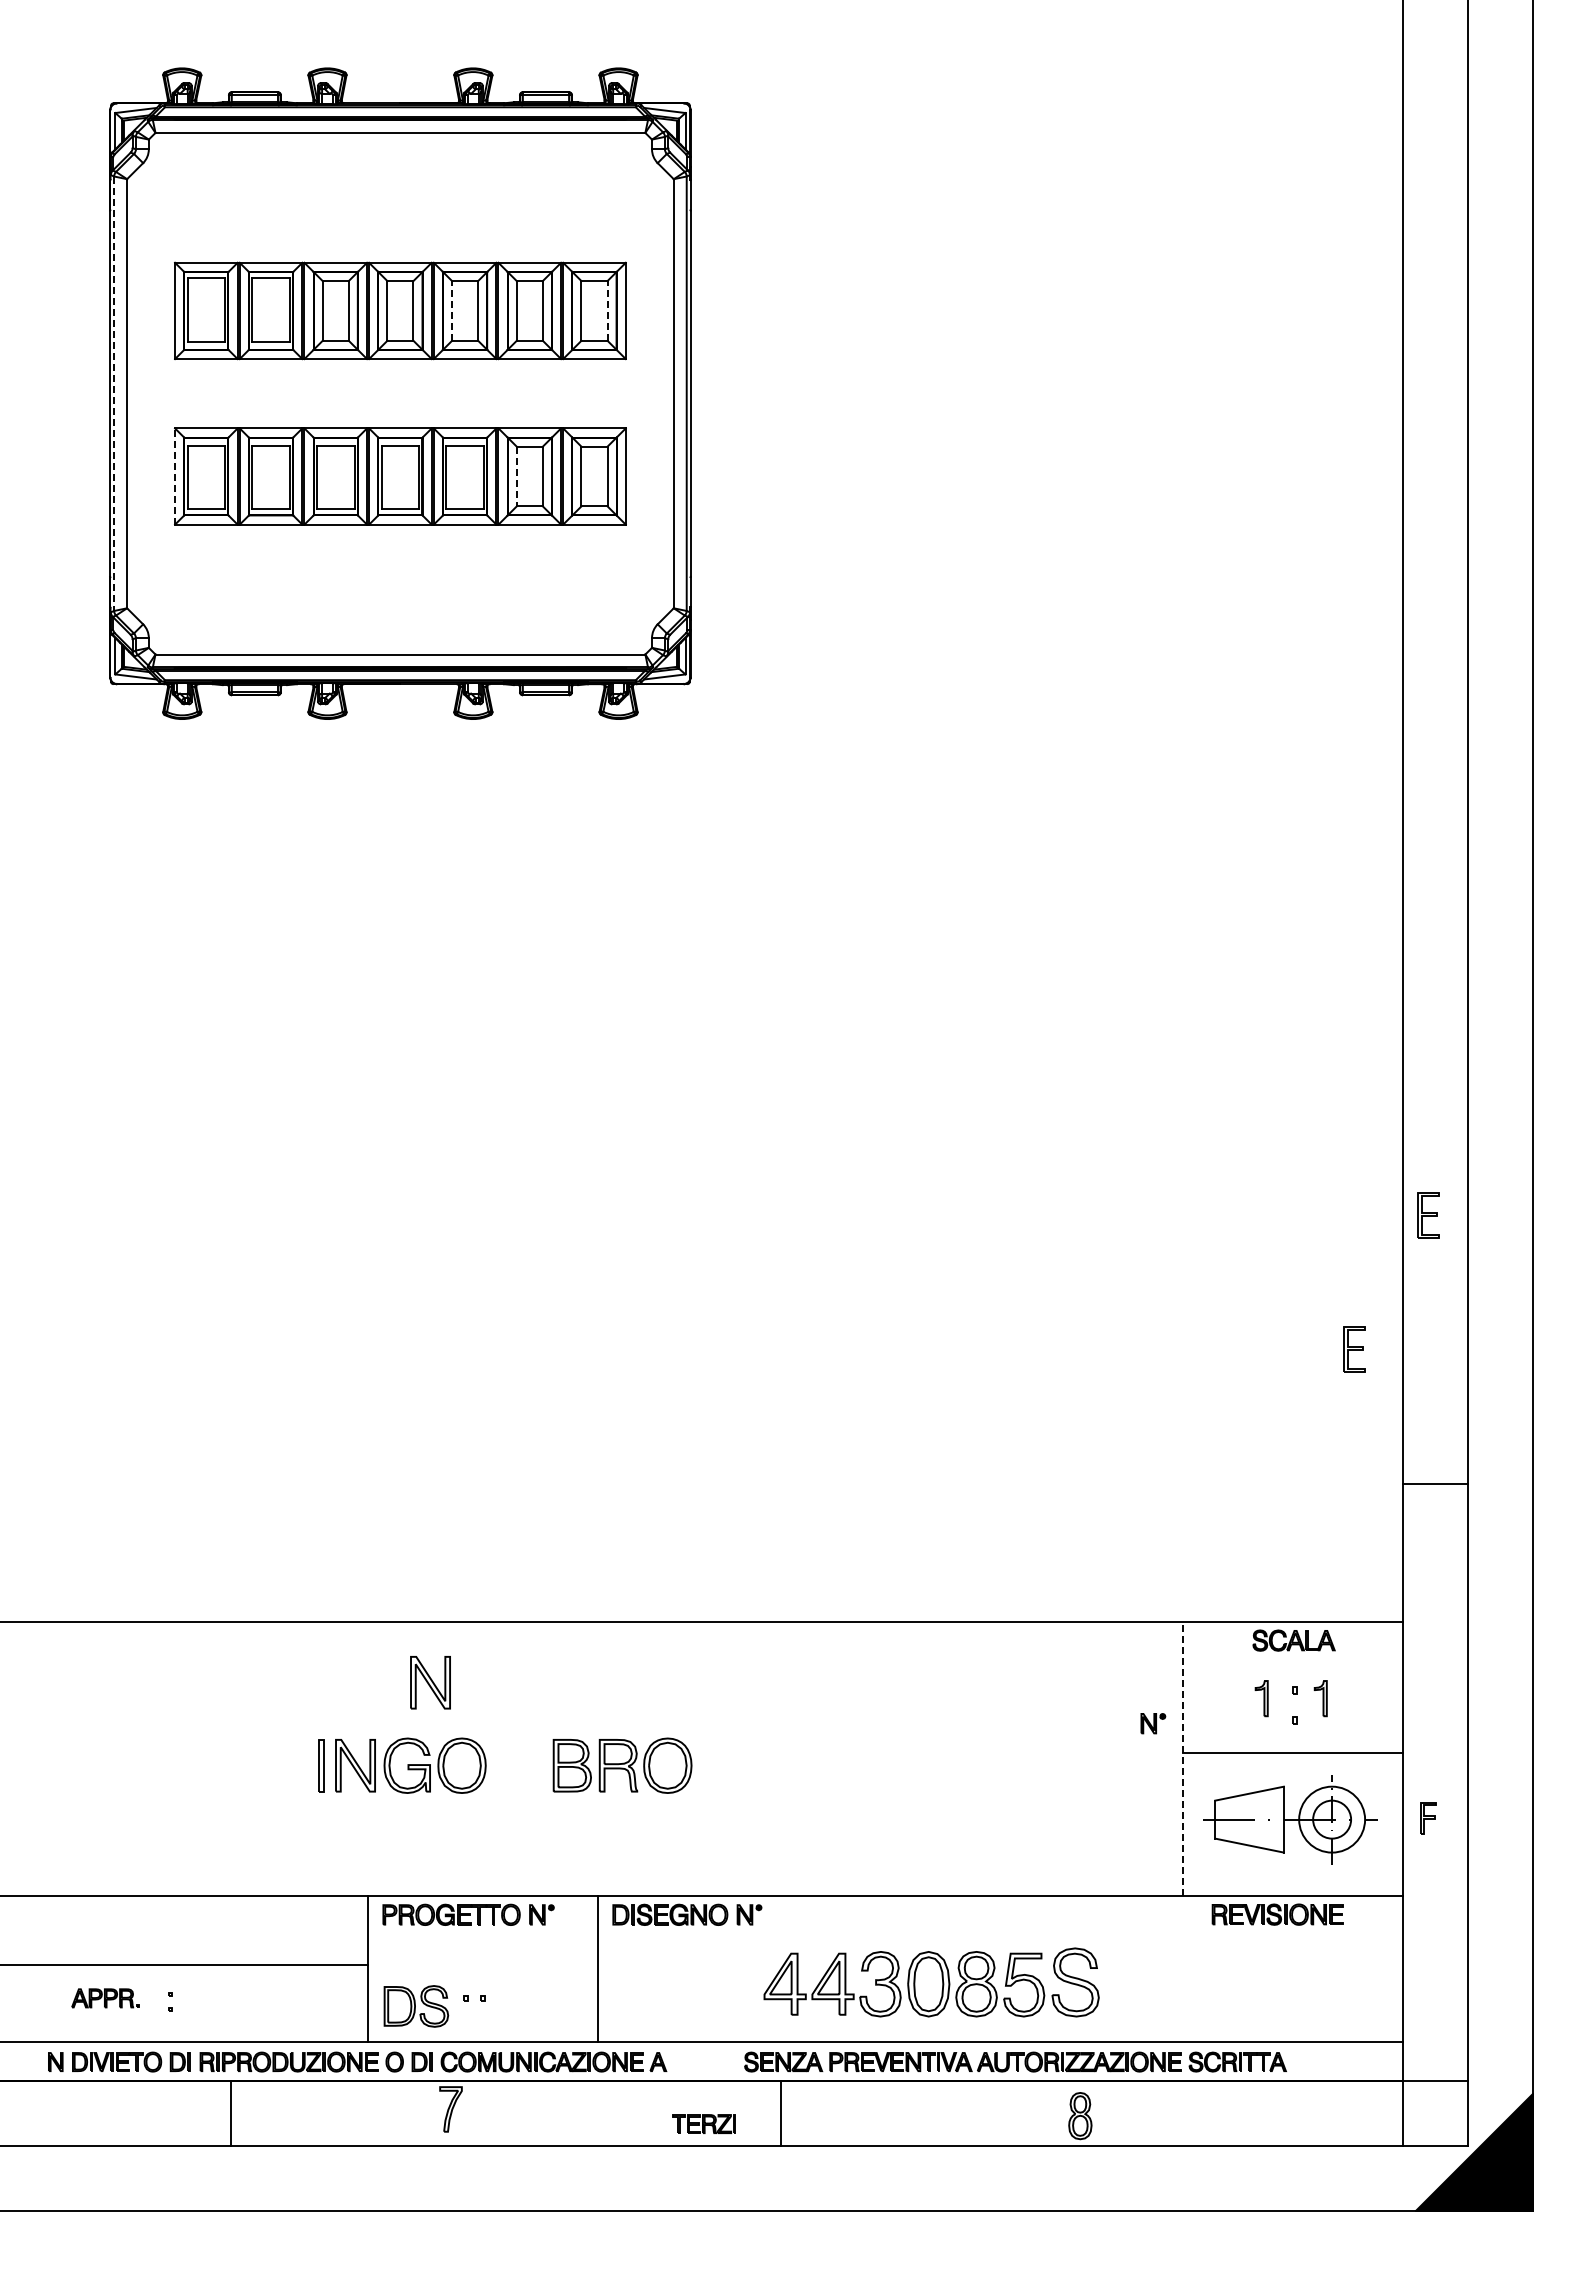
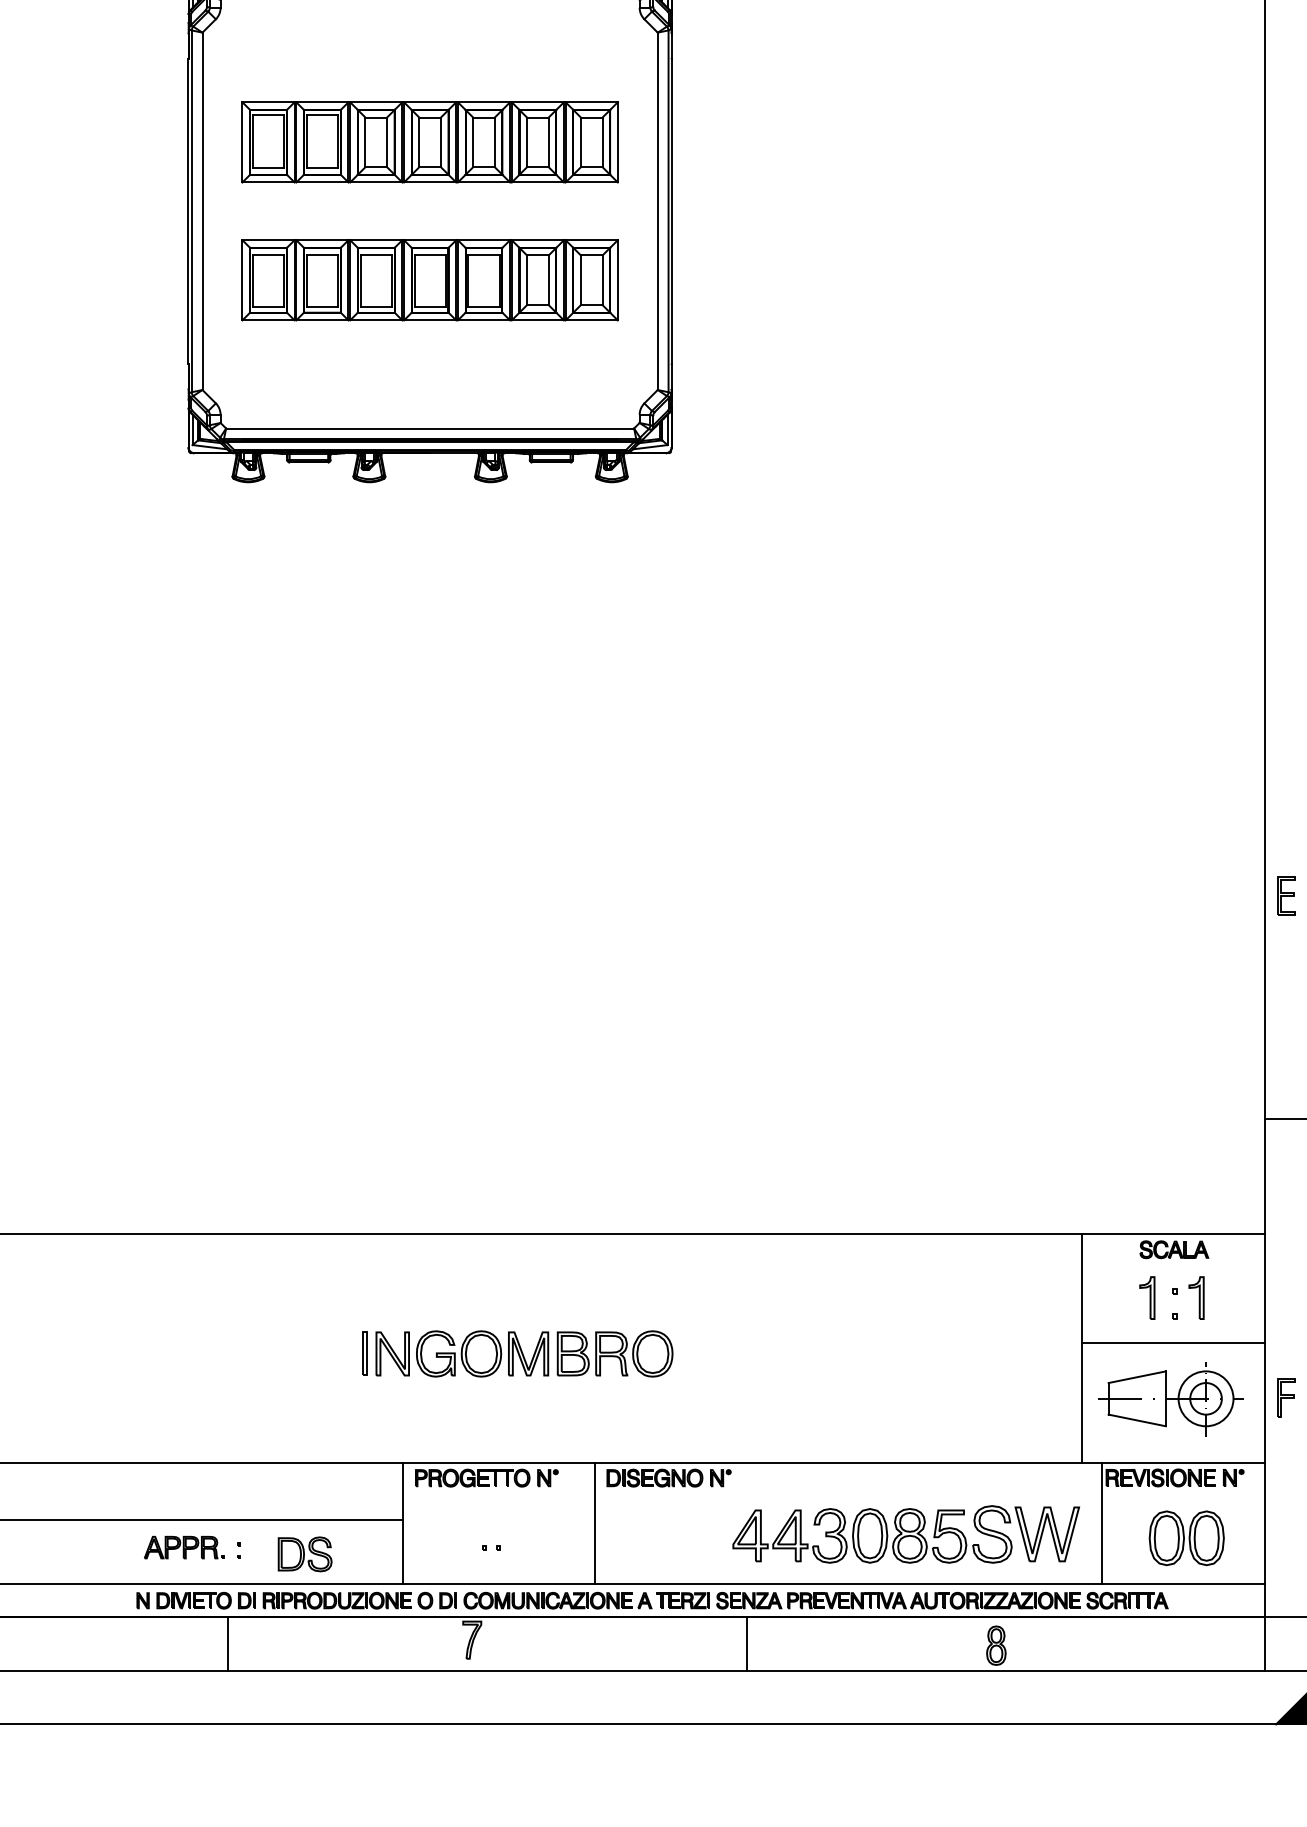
line: (452, 310) -> (473, 142), dashed -> solid
line: (607, 310) -> (602, 142), dashed -> solid
line: (114, 394) -> (192, 211), dashed -> solid
line: (175, 476) -> (242, 280), dashed -> solid
line: (516, 476) -> (526, 280), dashed -> solid
part: (1354, 1349) -> (1224, 1007), removed
part: (430, 1682) -> (455, 1284), removed
part: (1261, 1698) -> (1147, 1297), size x1.43
part: (1320, 1698) -> (1196, 1297), size x1.43
part: (1153, 1723) -> (1233, 1477), moved
line: (1183, 1758) -> (1082, 1347), dashed -> solid
part: (518, 1765) -> (528, 1353), added
part: (1428, 1818) -> (1286, 1397), size x1.43
line: (1206, 1969) -> (1101, 1523), added
part: (1141, 1982) -> (1047, 1534), added
part: (1308, 1987) -> (1186, 1538), added
part: (105, 1998) -> (184, 1547), size x1.43
part: (416, 2006) -> (305, 1554), moved
line: (231, 2113) -> (228, 1643), moved
part: (703, 2123) -> (682, 1600), moved

